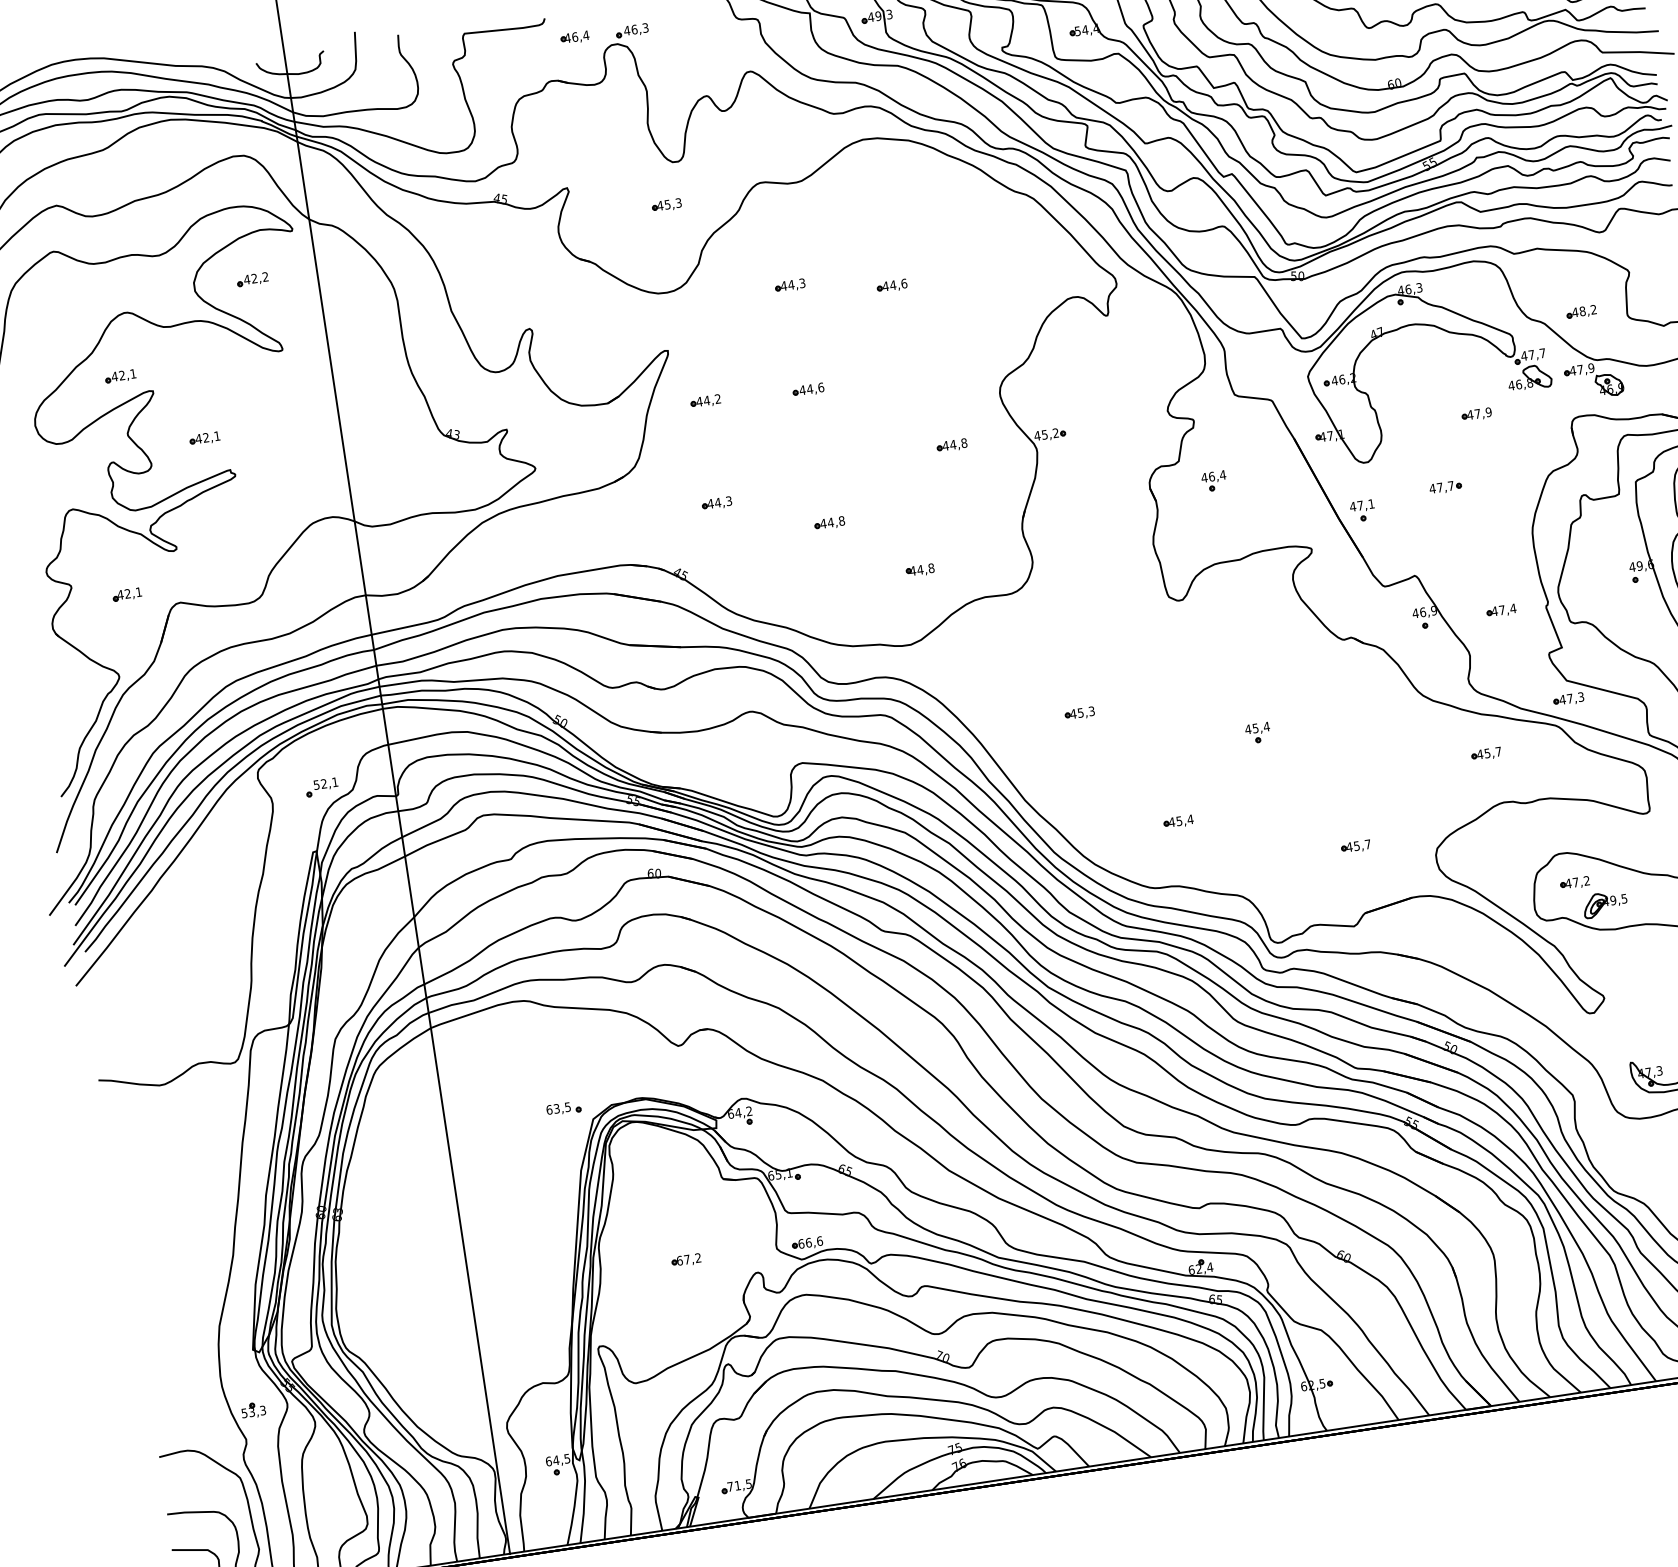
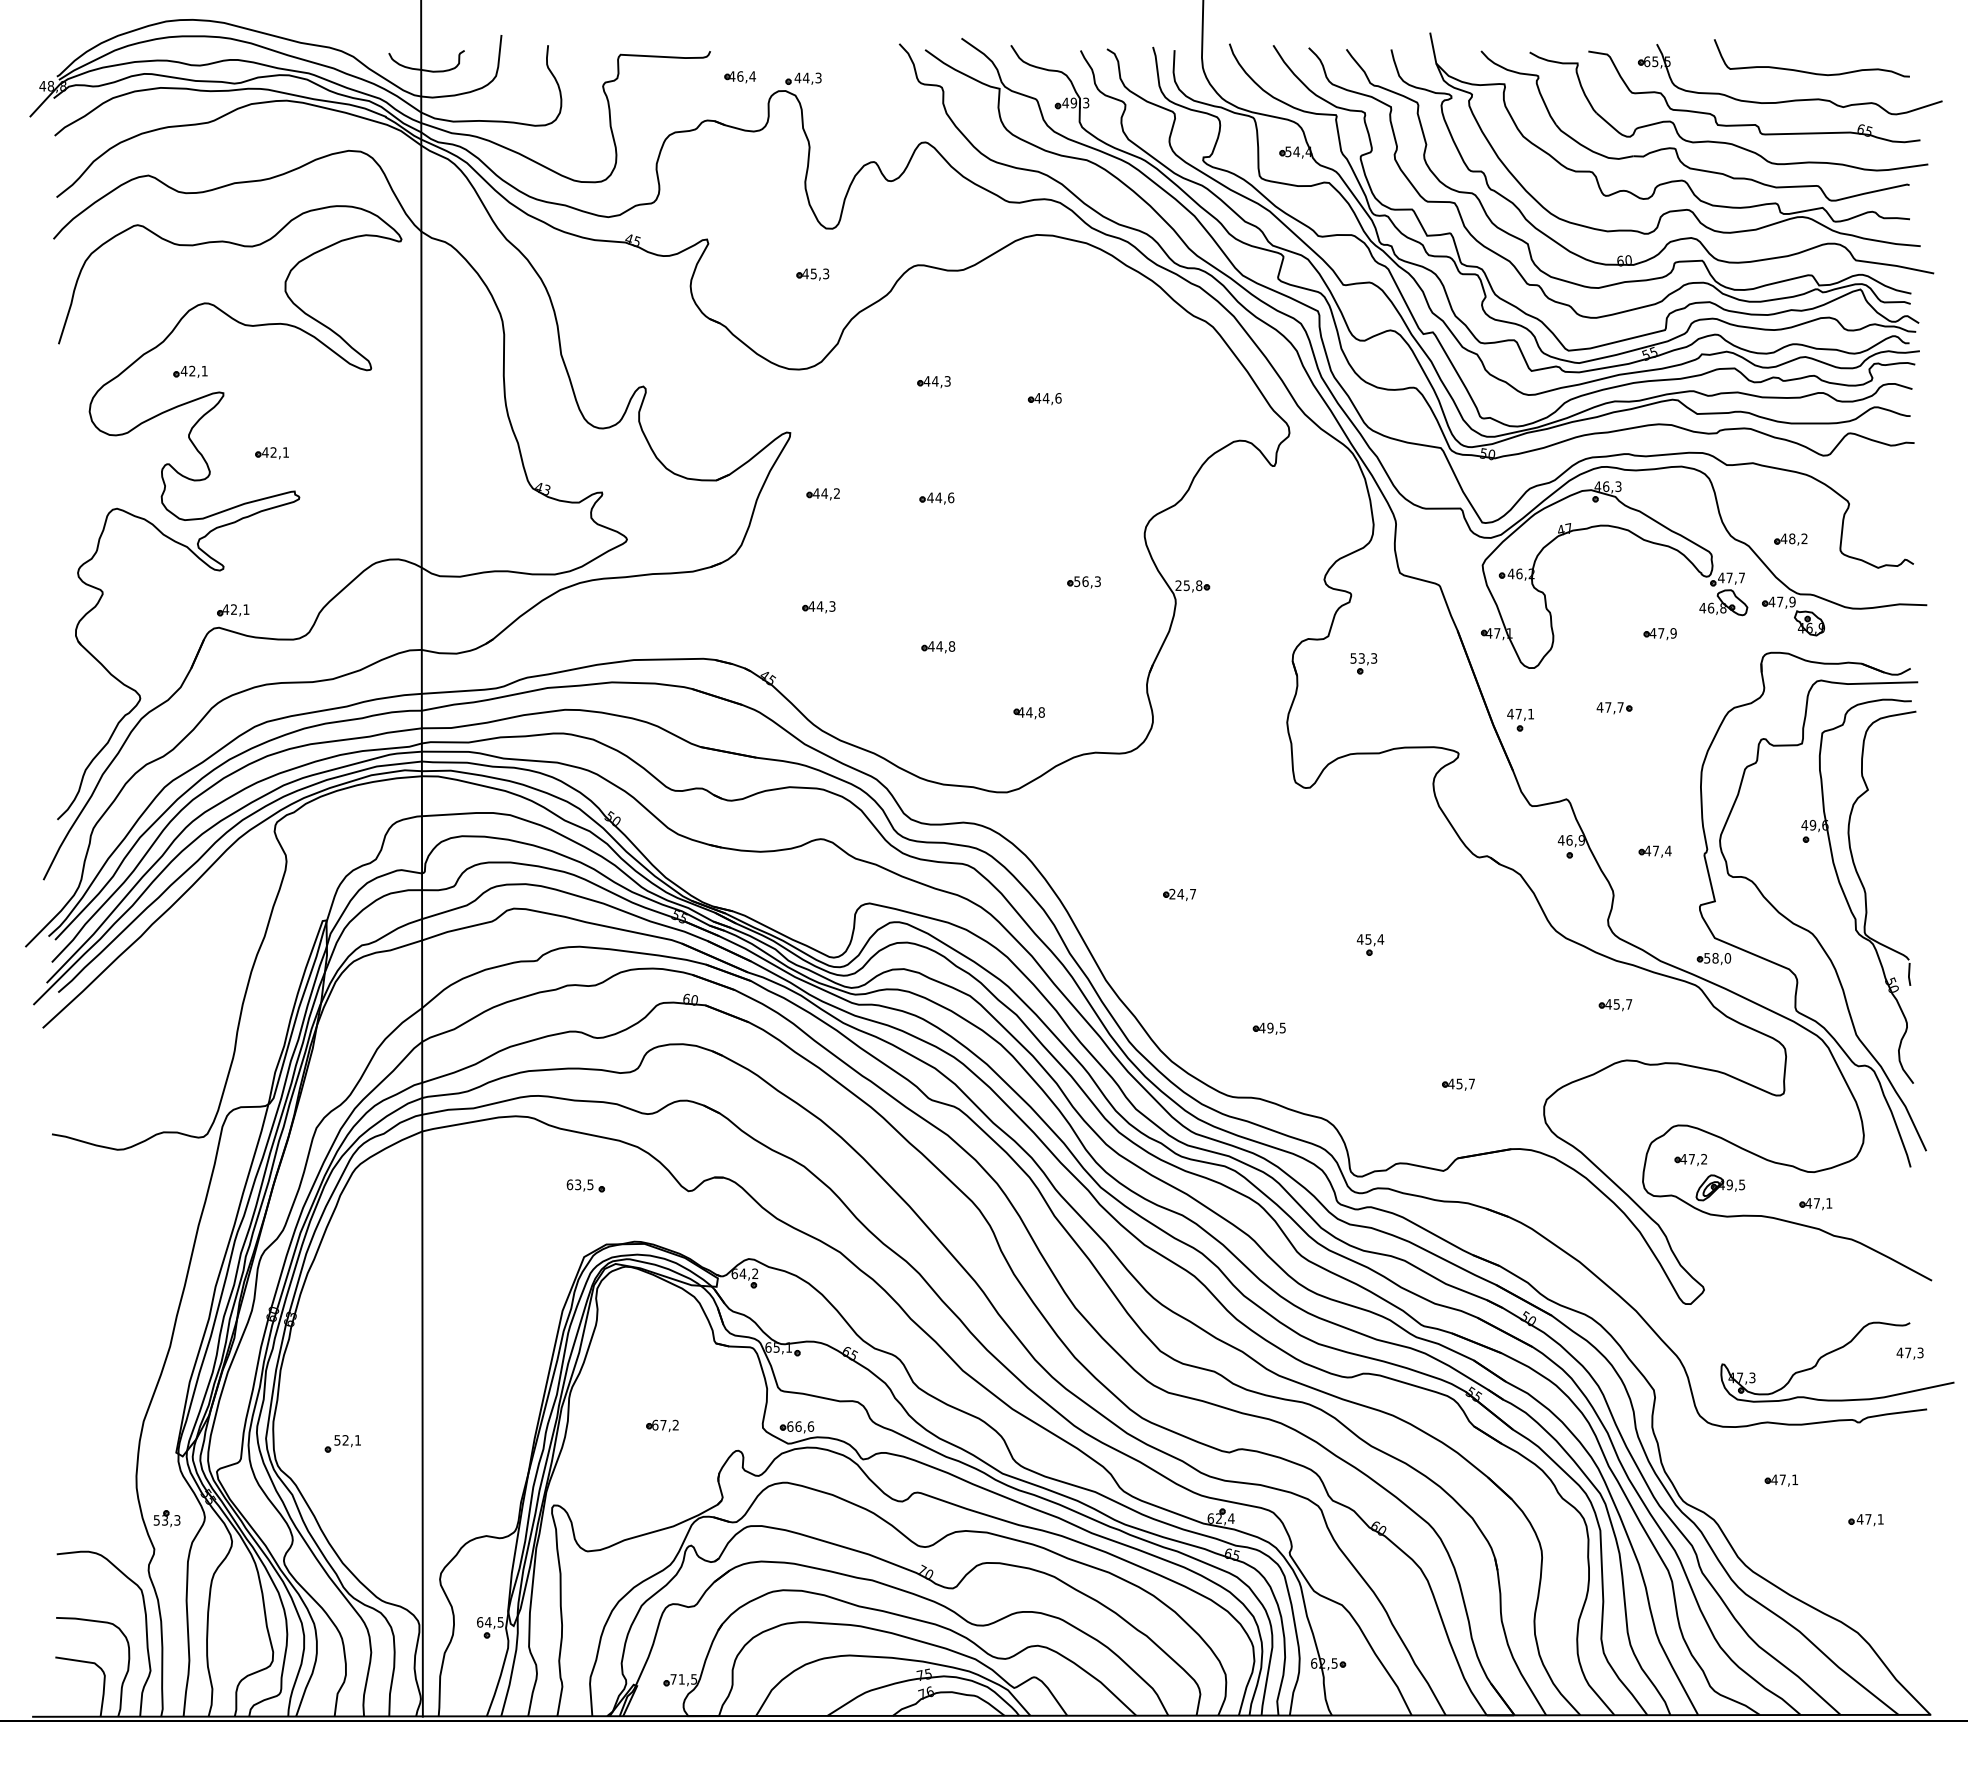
text: (633, 29) -> (805, 77), 46,3 -> 44,3
part: (252, 279) -> (349, 287), removed
text: (1046, 434) -> (1188, 585), 45,2 -> 25,8
text: (954, 444) -> (1087, 581), 44,8 -> 56,3
text: (1213, 476) -> (1363, 658), 46,4 -> 53,3
part: (127, 594) -> (233, 610), moved
text: (1571, 698) -> (1717, 958), 47,3 -> 58,0
text: (1082, 712) -> (1182, 893), 45,3 -> 24,7
part: (321, 787) -> (342, 1443), moved
text: (1184, 819) -> (1276, 1027), 45,4 -> 49,5
part: (563, 1108) -> (585, 1185), moved

